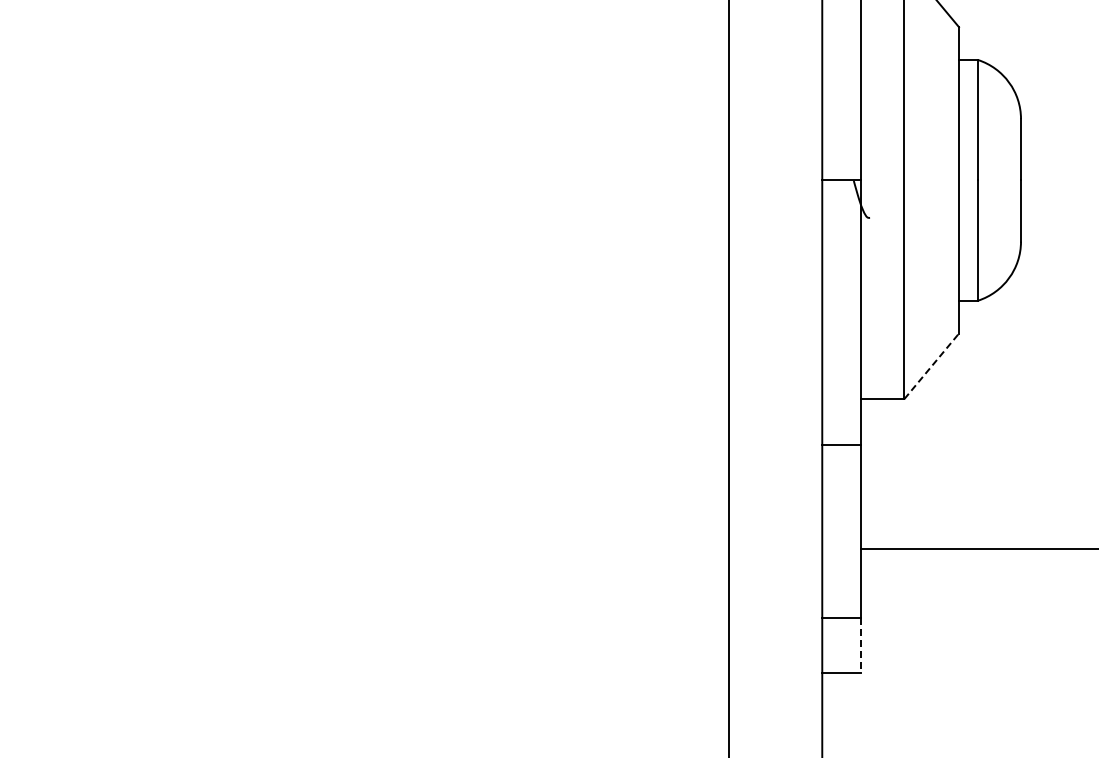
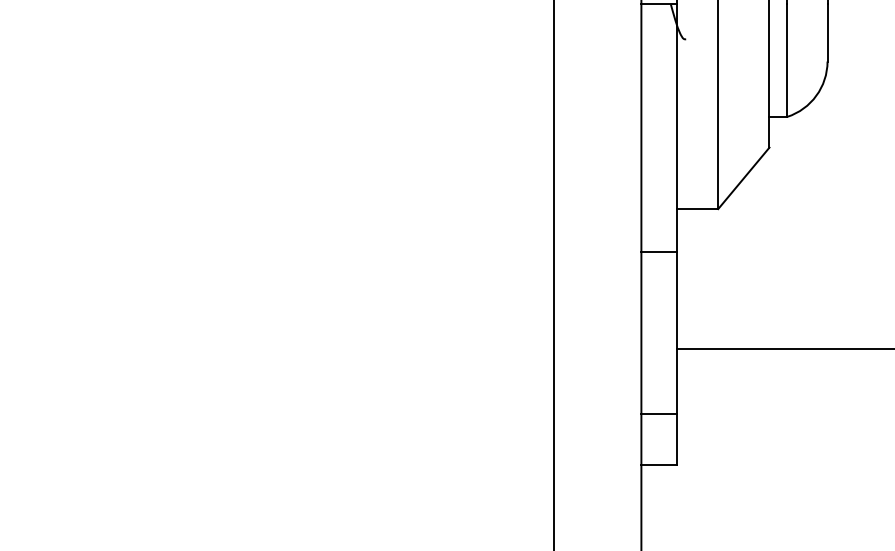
line: (931, 366) -> (743, 178), dashed -> solid
line: (860, 645) -> (677, 439), dashed -> solid

